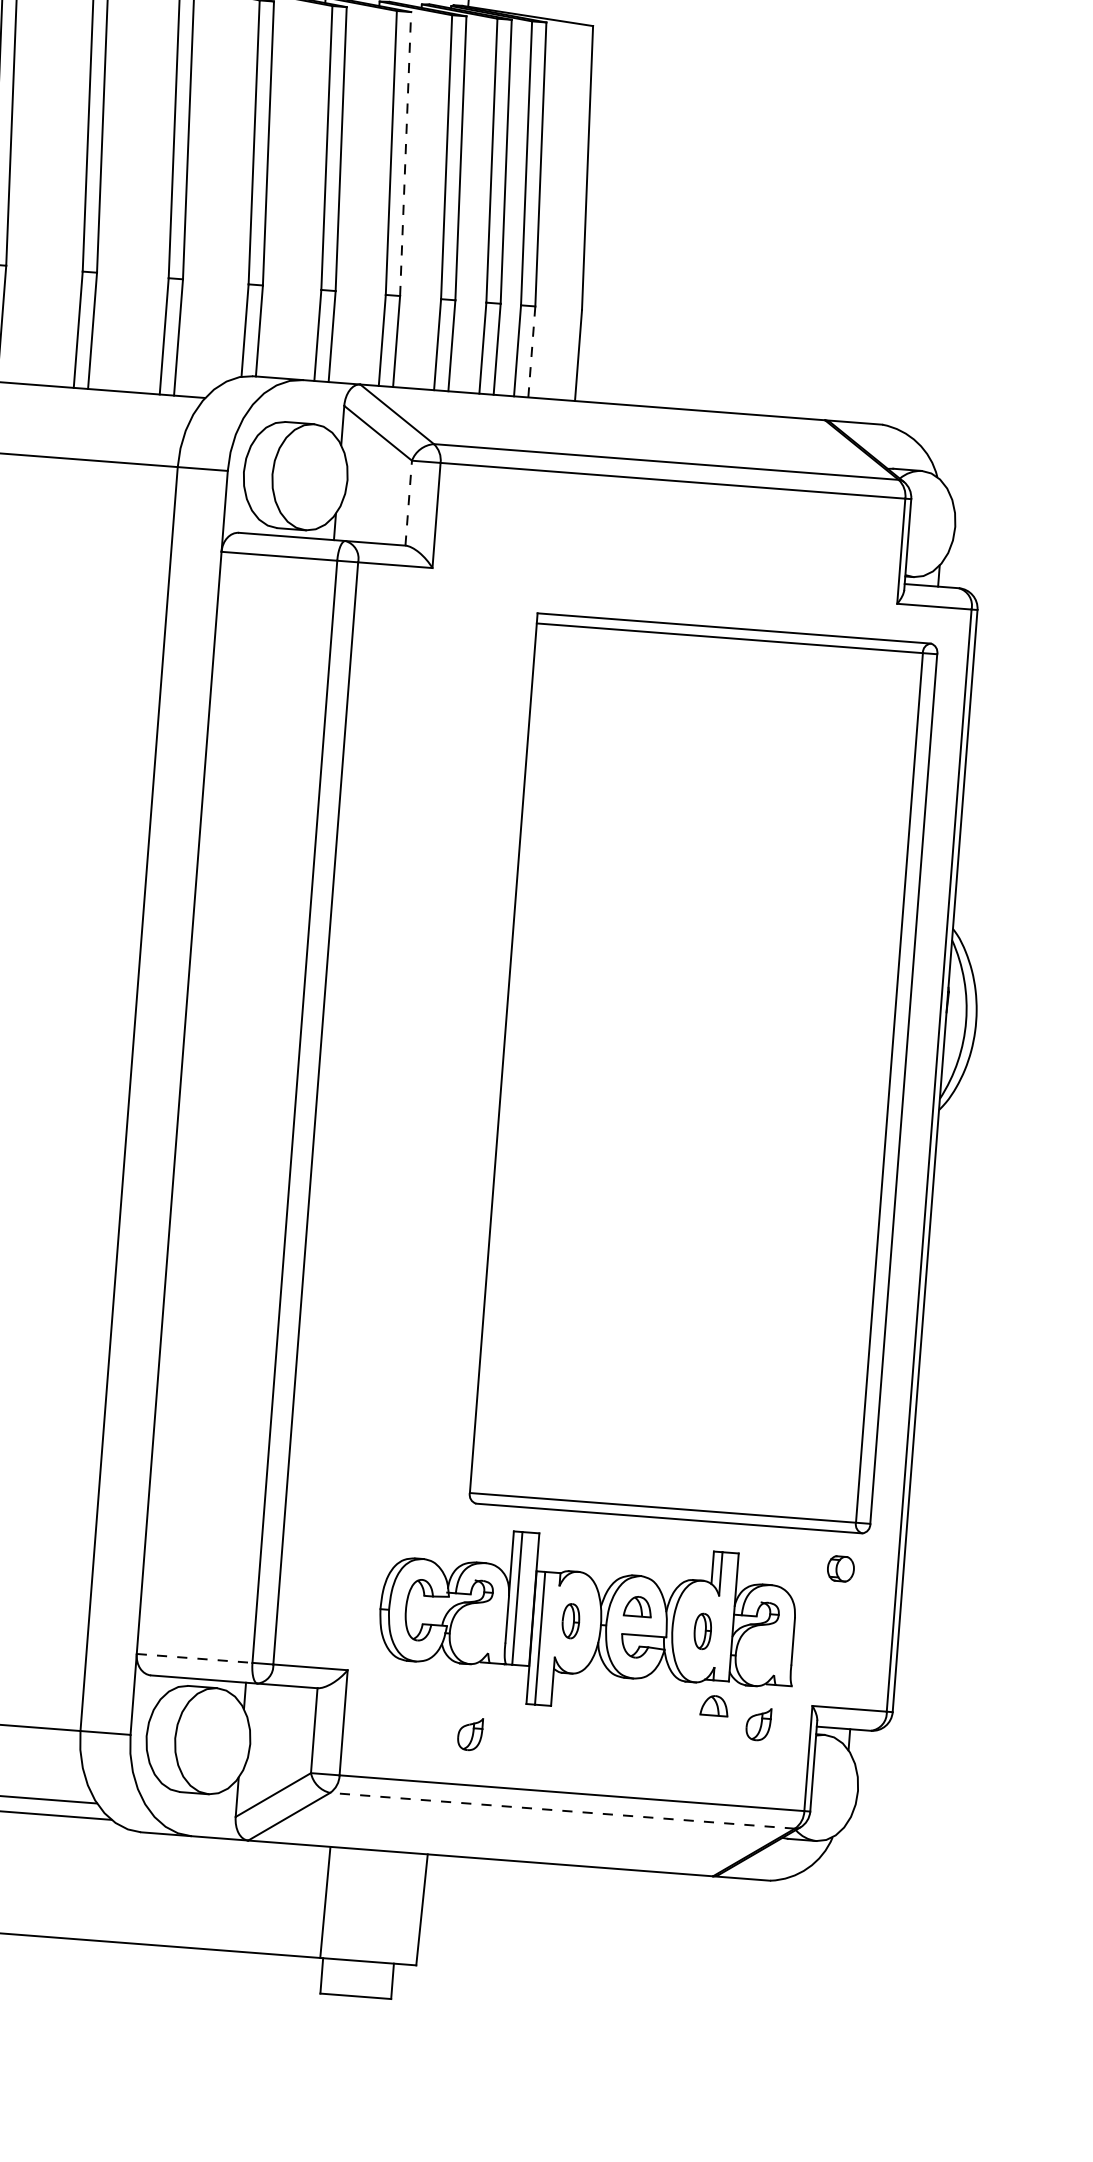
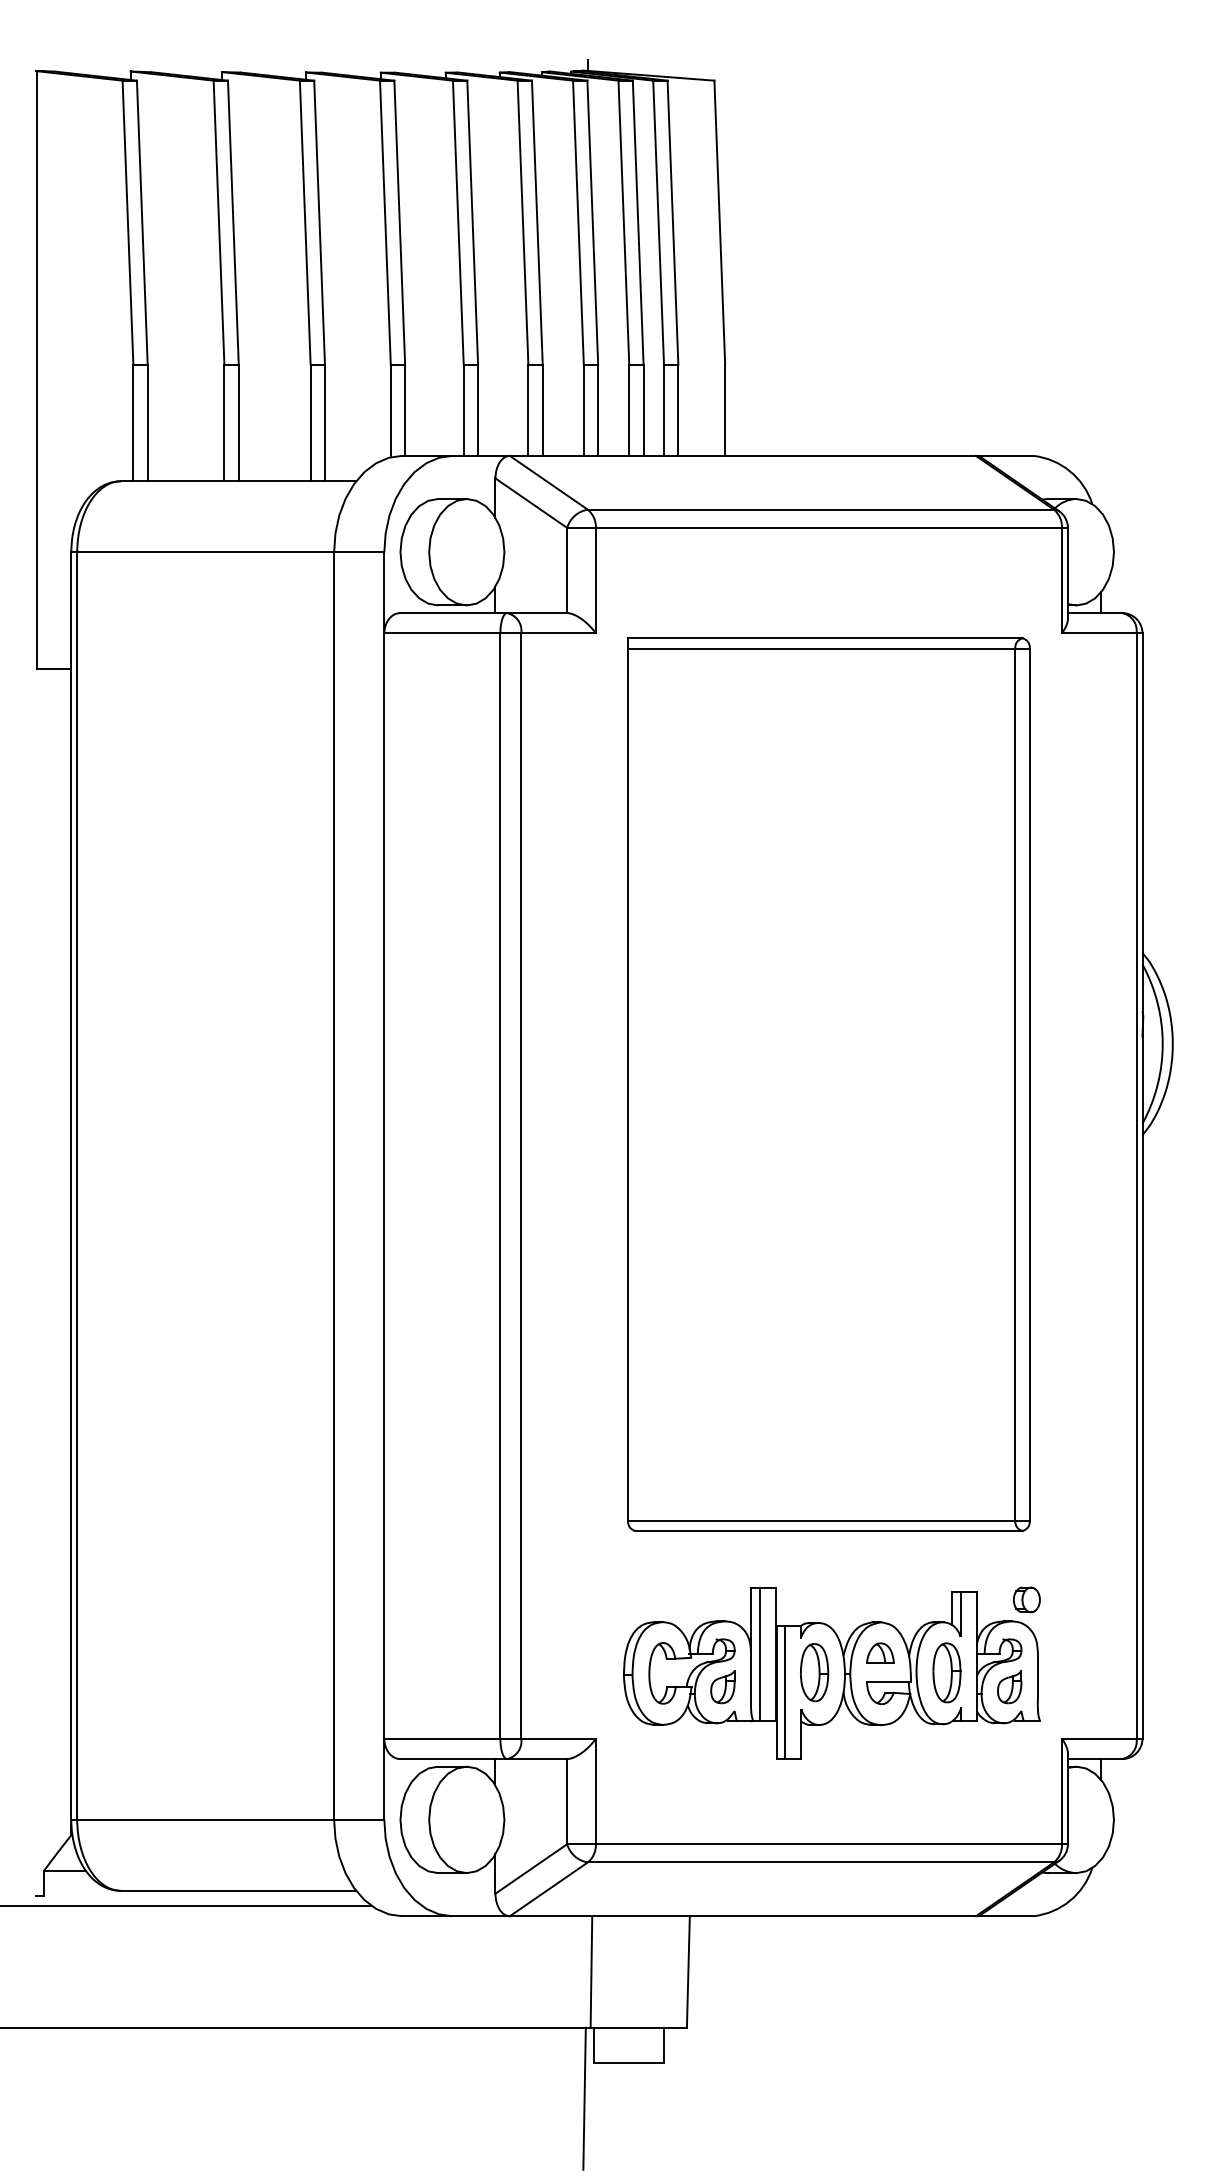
line: (405, 153) -> (537, 222), dashed -> solid
line: (531, 352) -> (678, 410), dashed -> solid
line: (409, 503) -> (567, 570), dashed -> solid
part: (703, 1073) -> (828, 1084), moved
part: (840, 1568) -> (1026, 1599), moved
part: (570, 1620) -> (814, 1672), size x1.67
part: (702, 1631) -> (946, 1672), size x1.67
line: (194, 1658) -> (442, 1738), dashed -> solid
part: (714, 1705) -> (964, 1745), removed
part: (758, 1724) -> (1009, 1687), moved
part: (469, 1734) -> (722, 1687), moved
line: (562, 1810) -> (820, 1862), dashed -> solid
line: (308, 2028) -> (584, 2098), added

